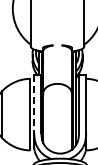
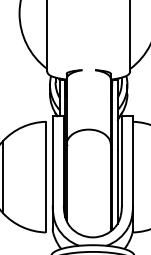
line: (34, 104) -> (53, 161), dashed -> solid

